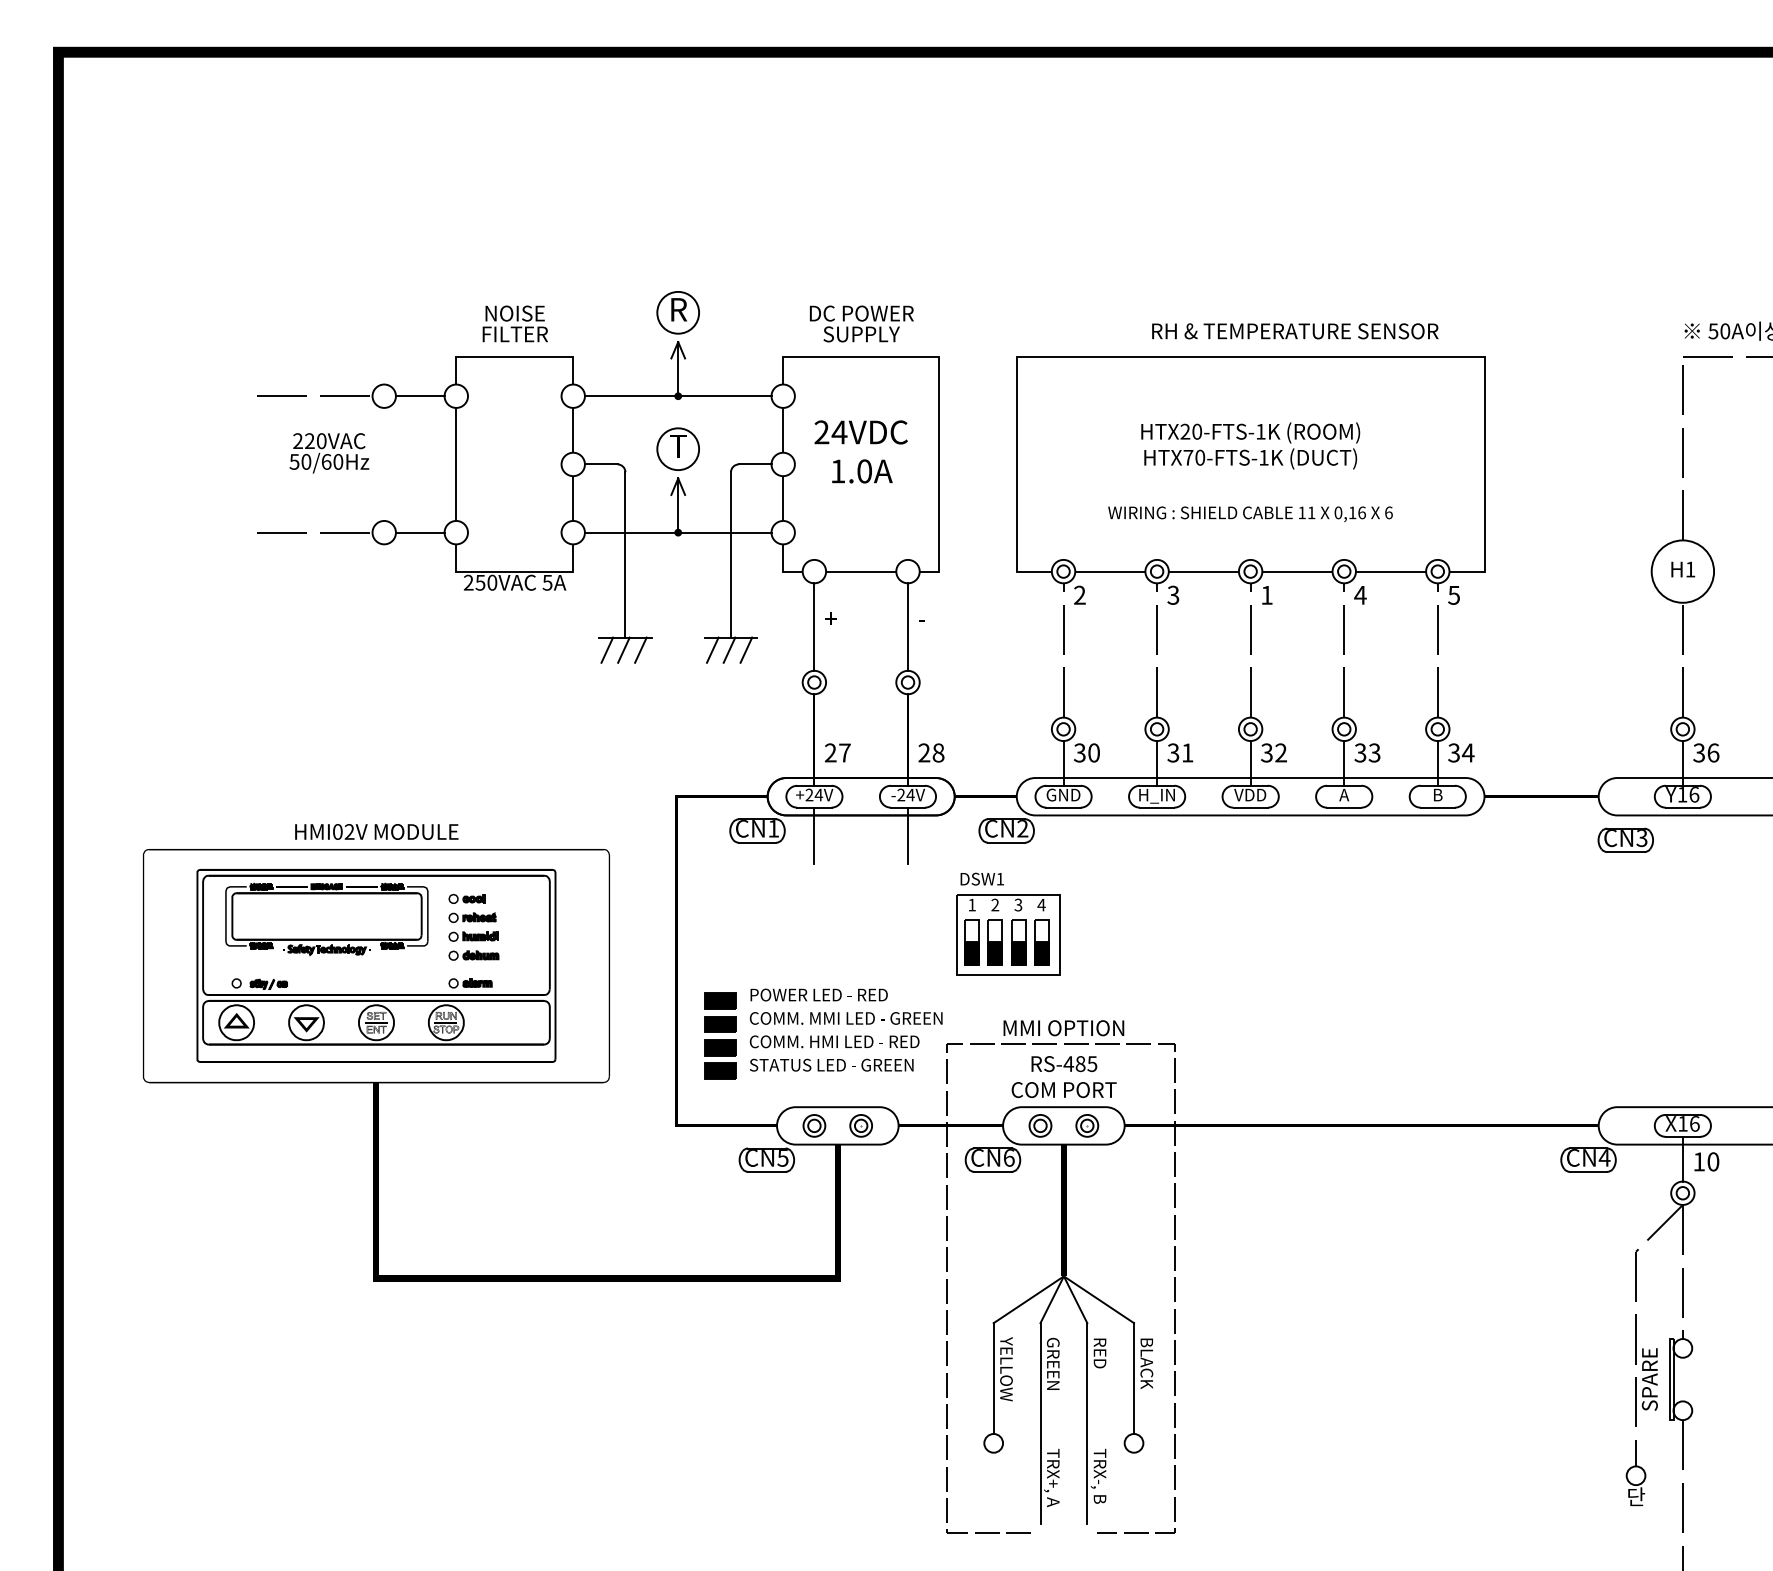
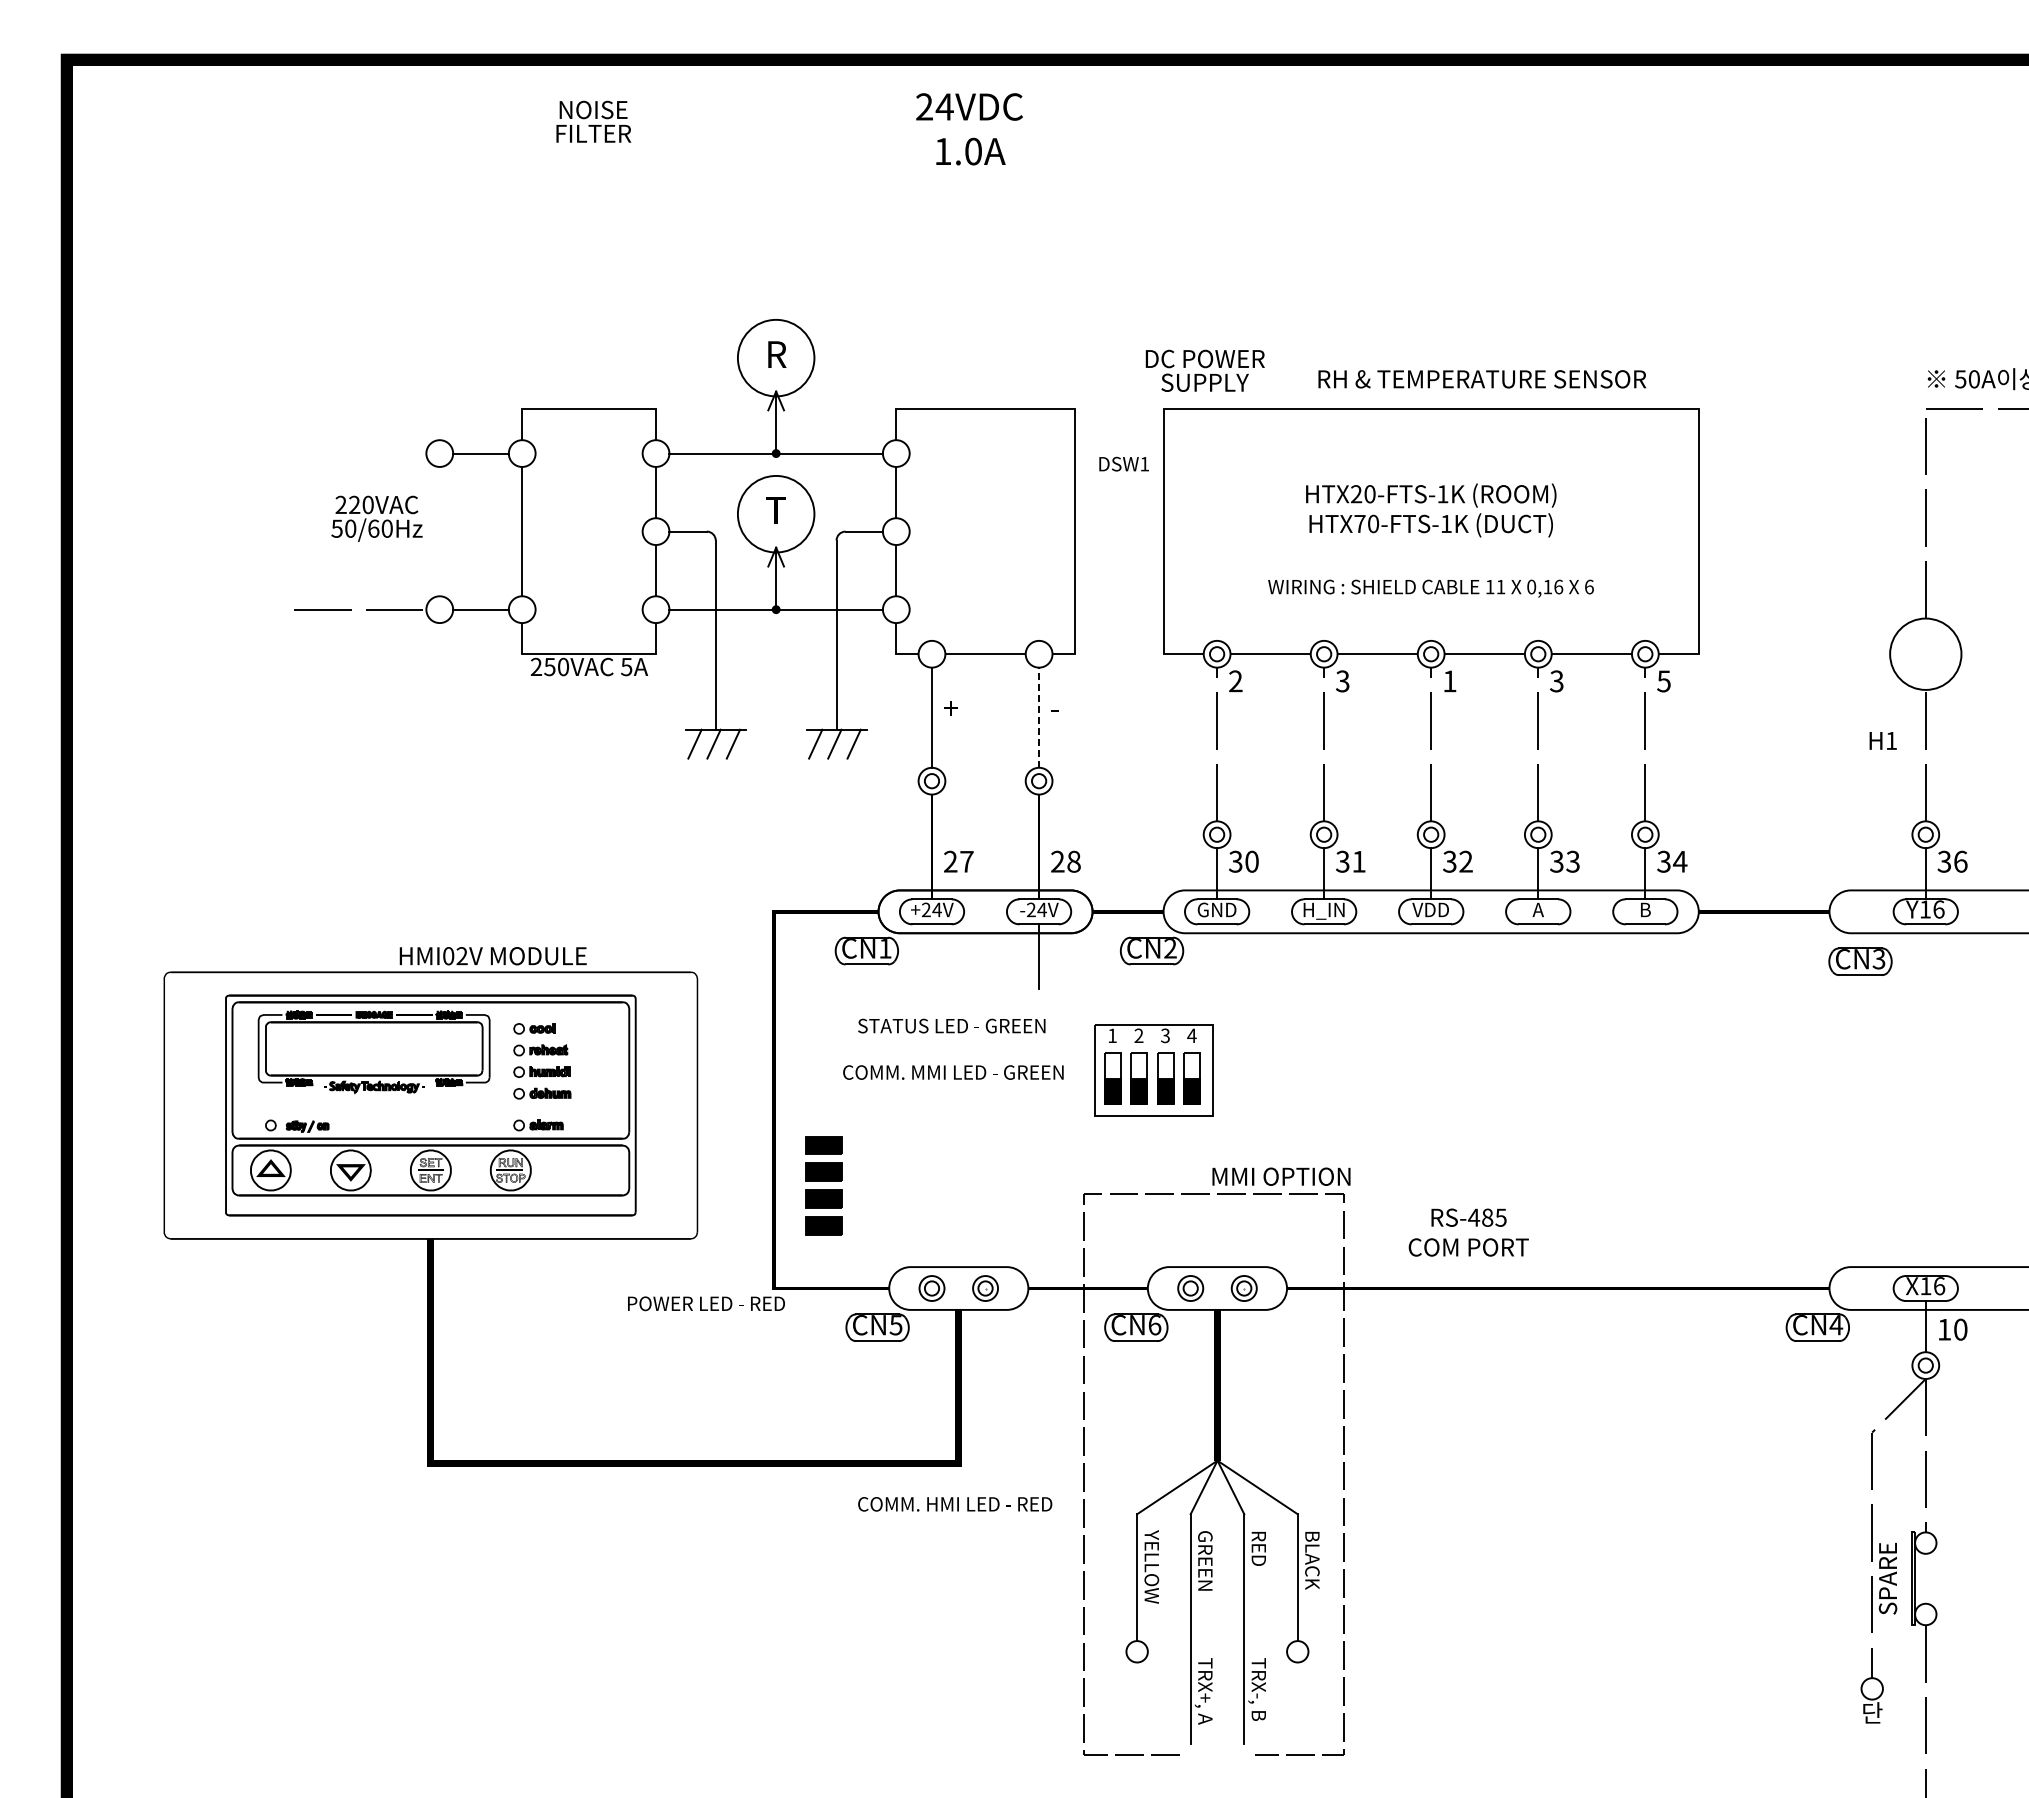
circle: (678, 313) -> (776, 358), size x1.6
text: (515, 323) -> (593, 121), moved
text: (861, 323) -> (1204, 370), moved
line: (314, 396) -> (360, 453), removed
circle: (678, 449) -> (776, 514), size x1.6
text: (861, 452) -> (969, 129), moved
text: (1682, 569) -> (1882, 740), moved
text: (1360, 595) -> (1556, 681), 4 -> 3
line: (908, 626) -> (1039, 717), solid -> dashed
text: (376, 832) -> (492, 956), moved
line: (814, 835) -> (932, 956), removed
text: (981, 878) -> (1123, 463), moved
text: (819, 994) -> (706, 1303), moved
text: (846, 1018) -> (953, 1072), moved
text: (1063, 1028) -> (1281, 1176), moved
text: (834, 1041) -> (955, 1504), moved
text: (831, 1064) -> (951, 1025), moved
text: (1063, 1076) -> (1468, 1232), moved

